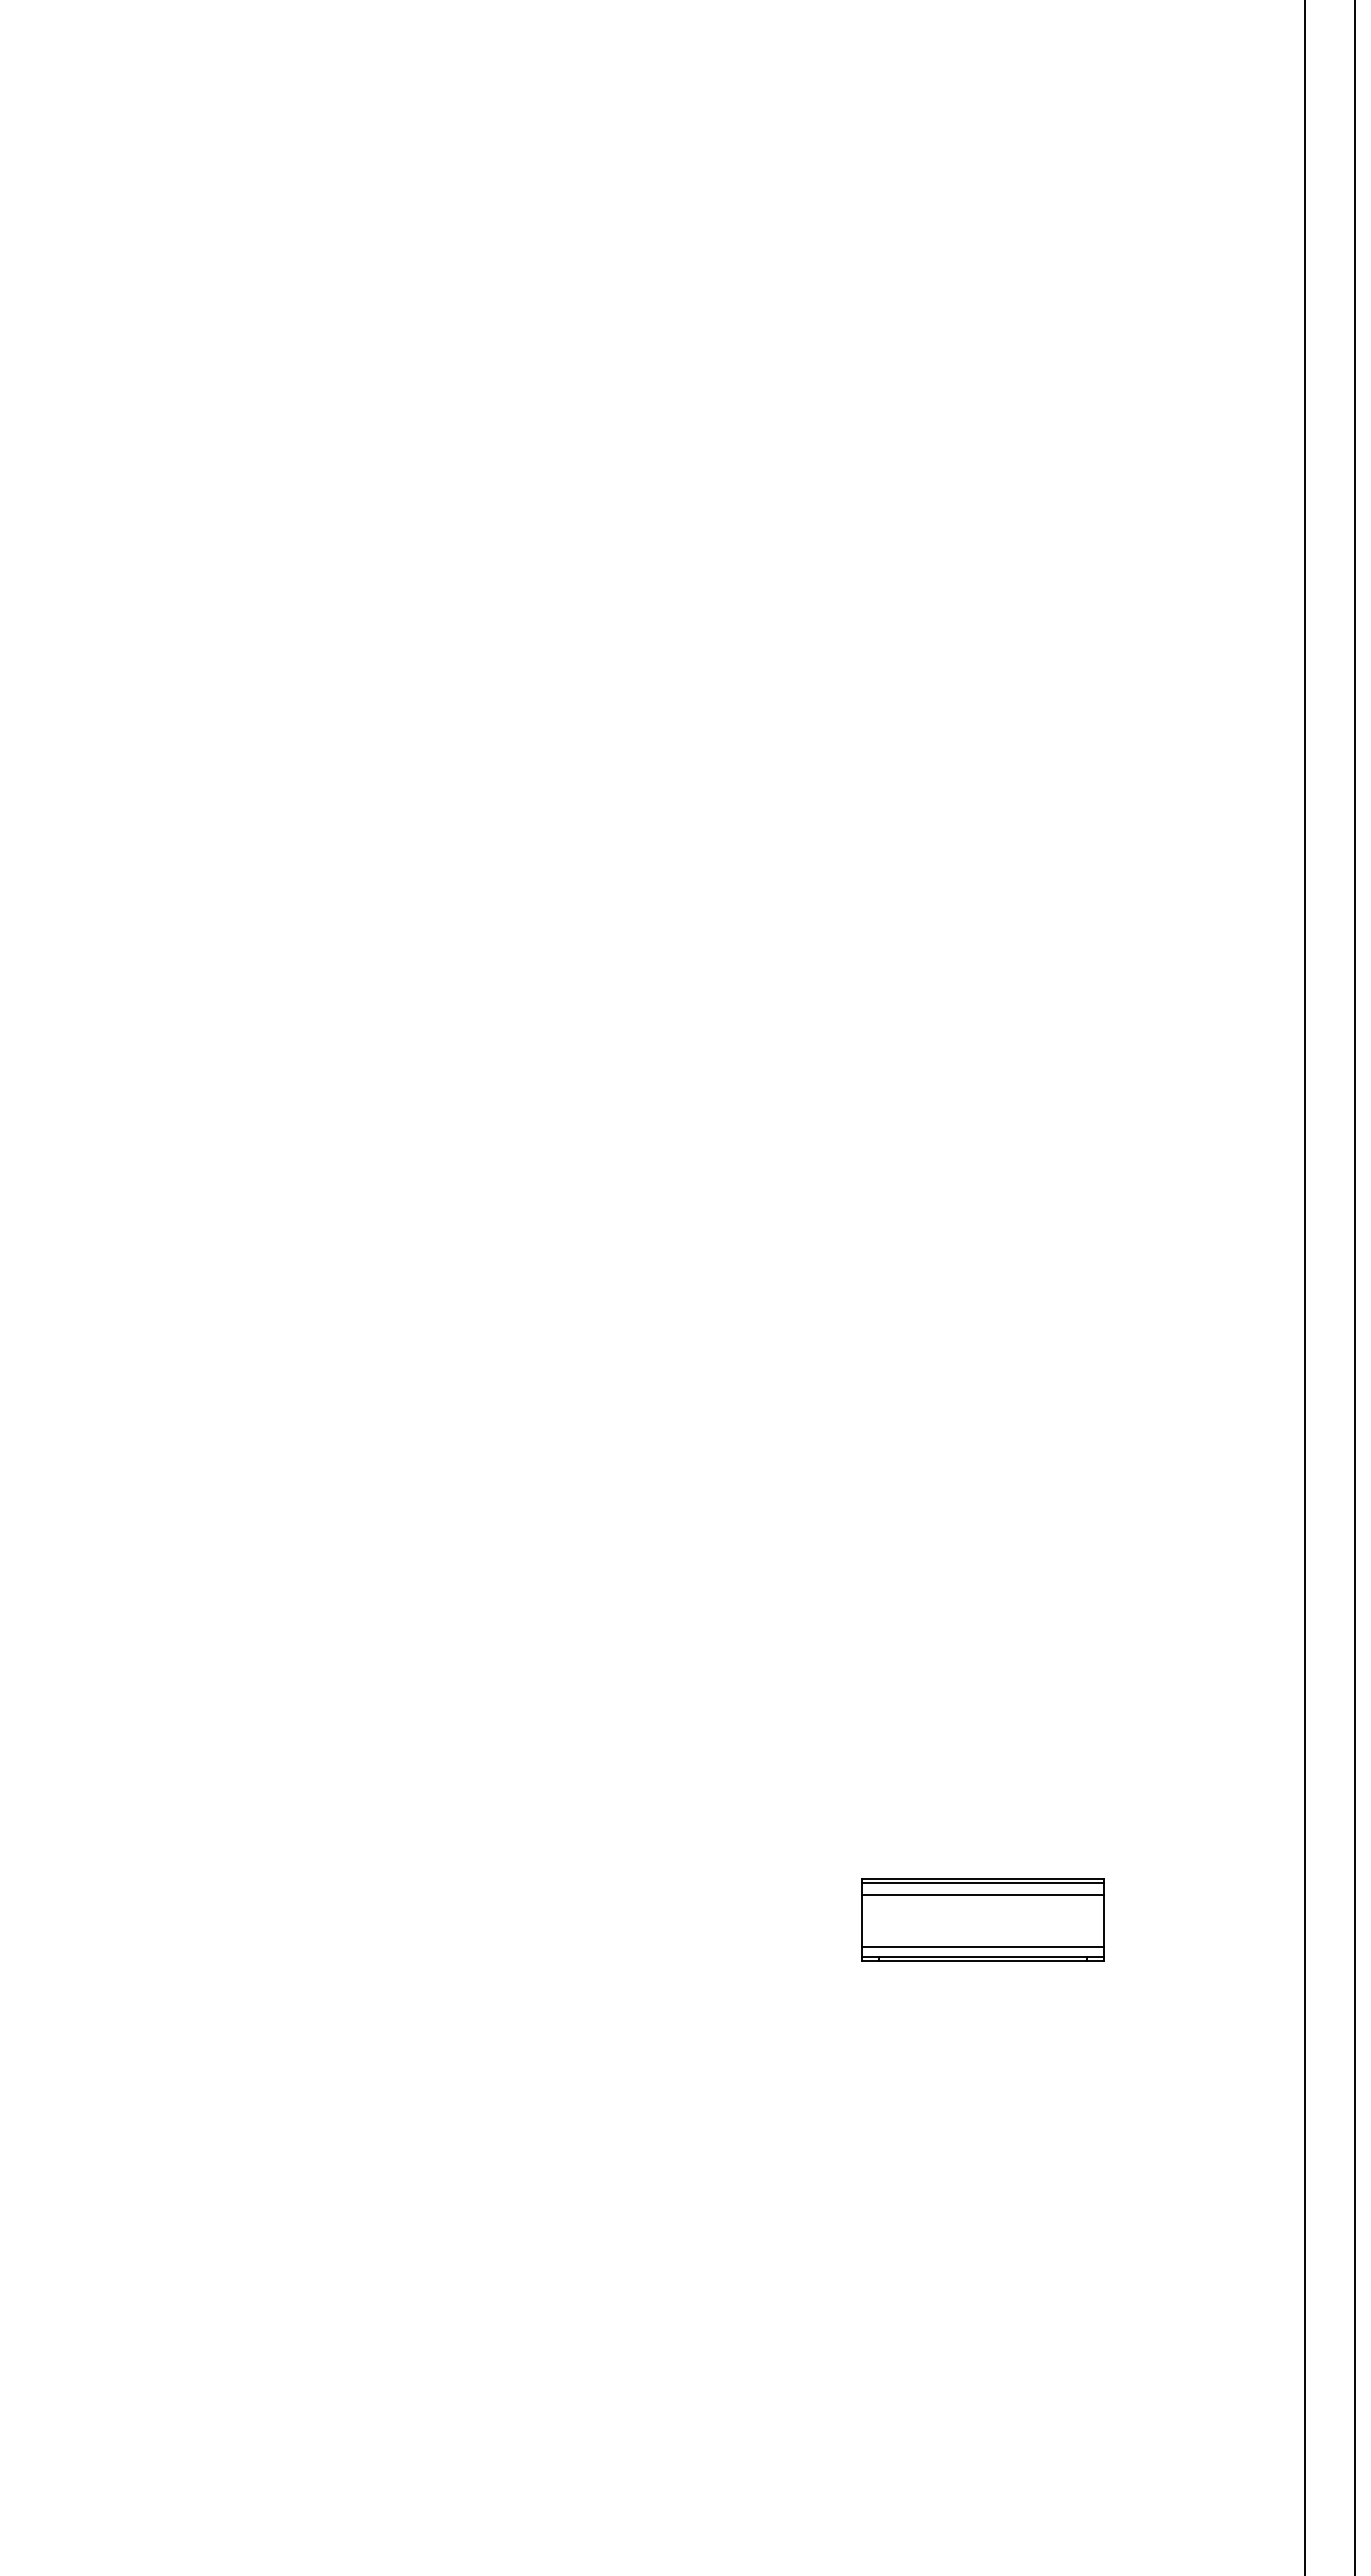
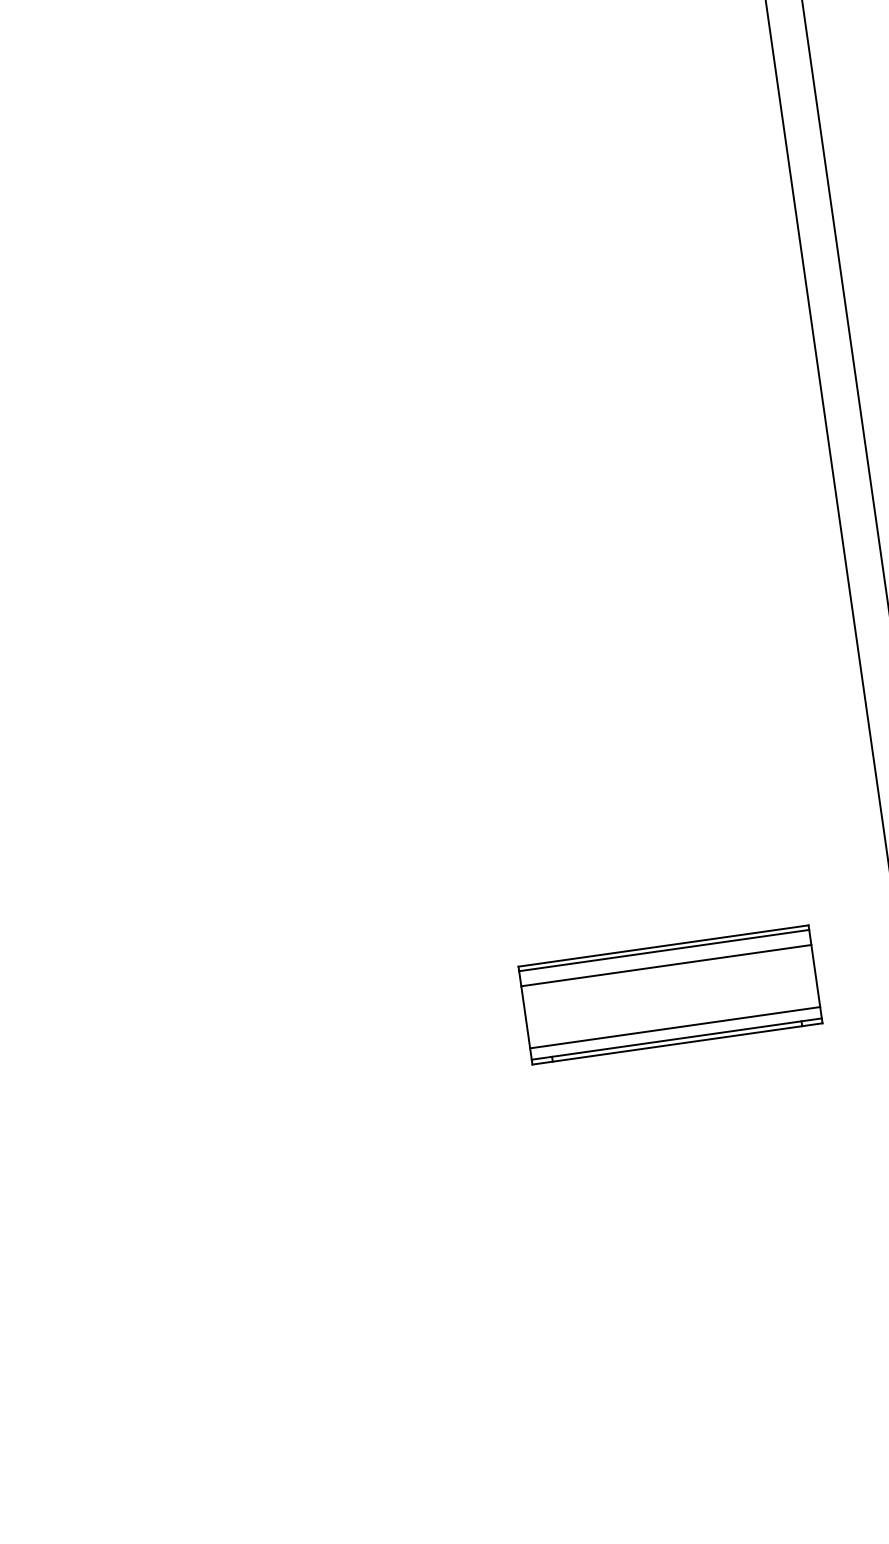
part: (982, 1919) -> (670, 994), size x1.67

